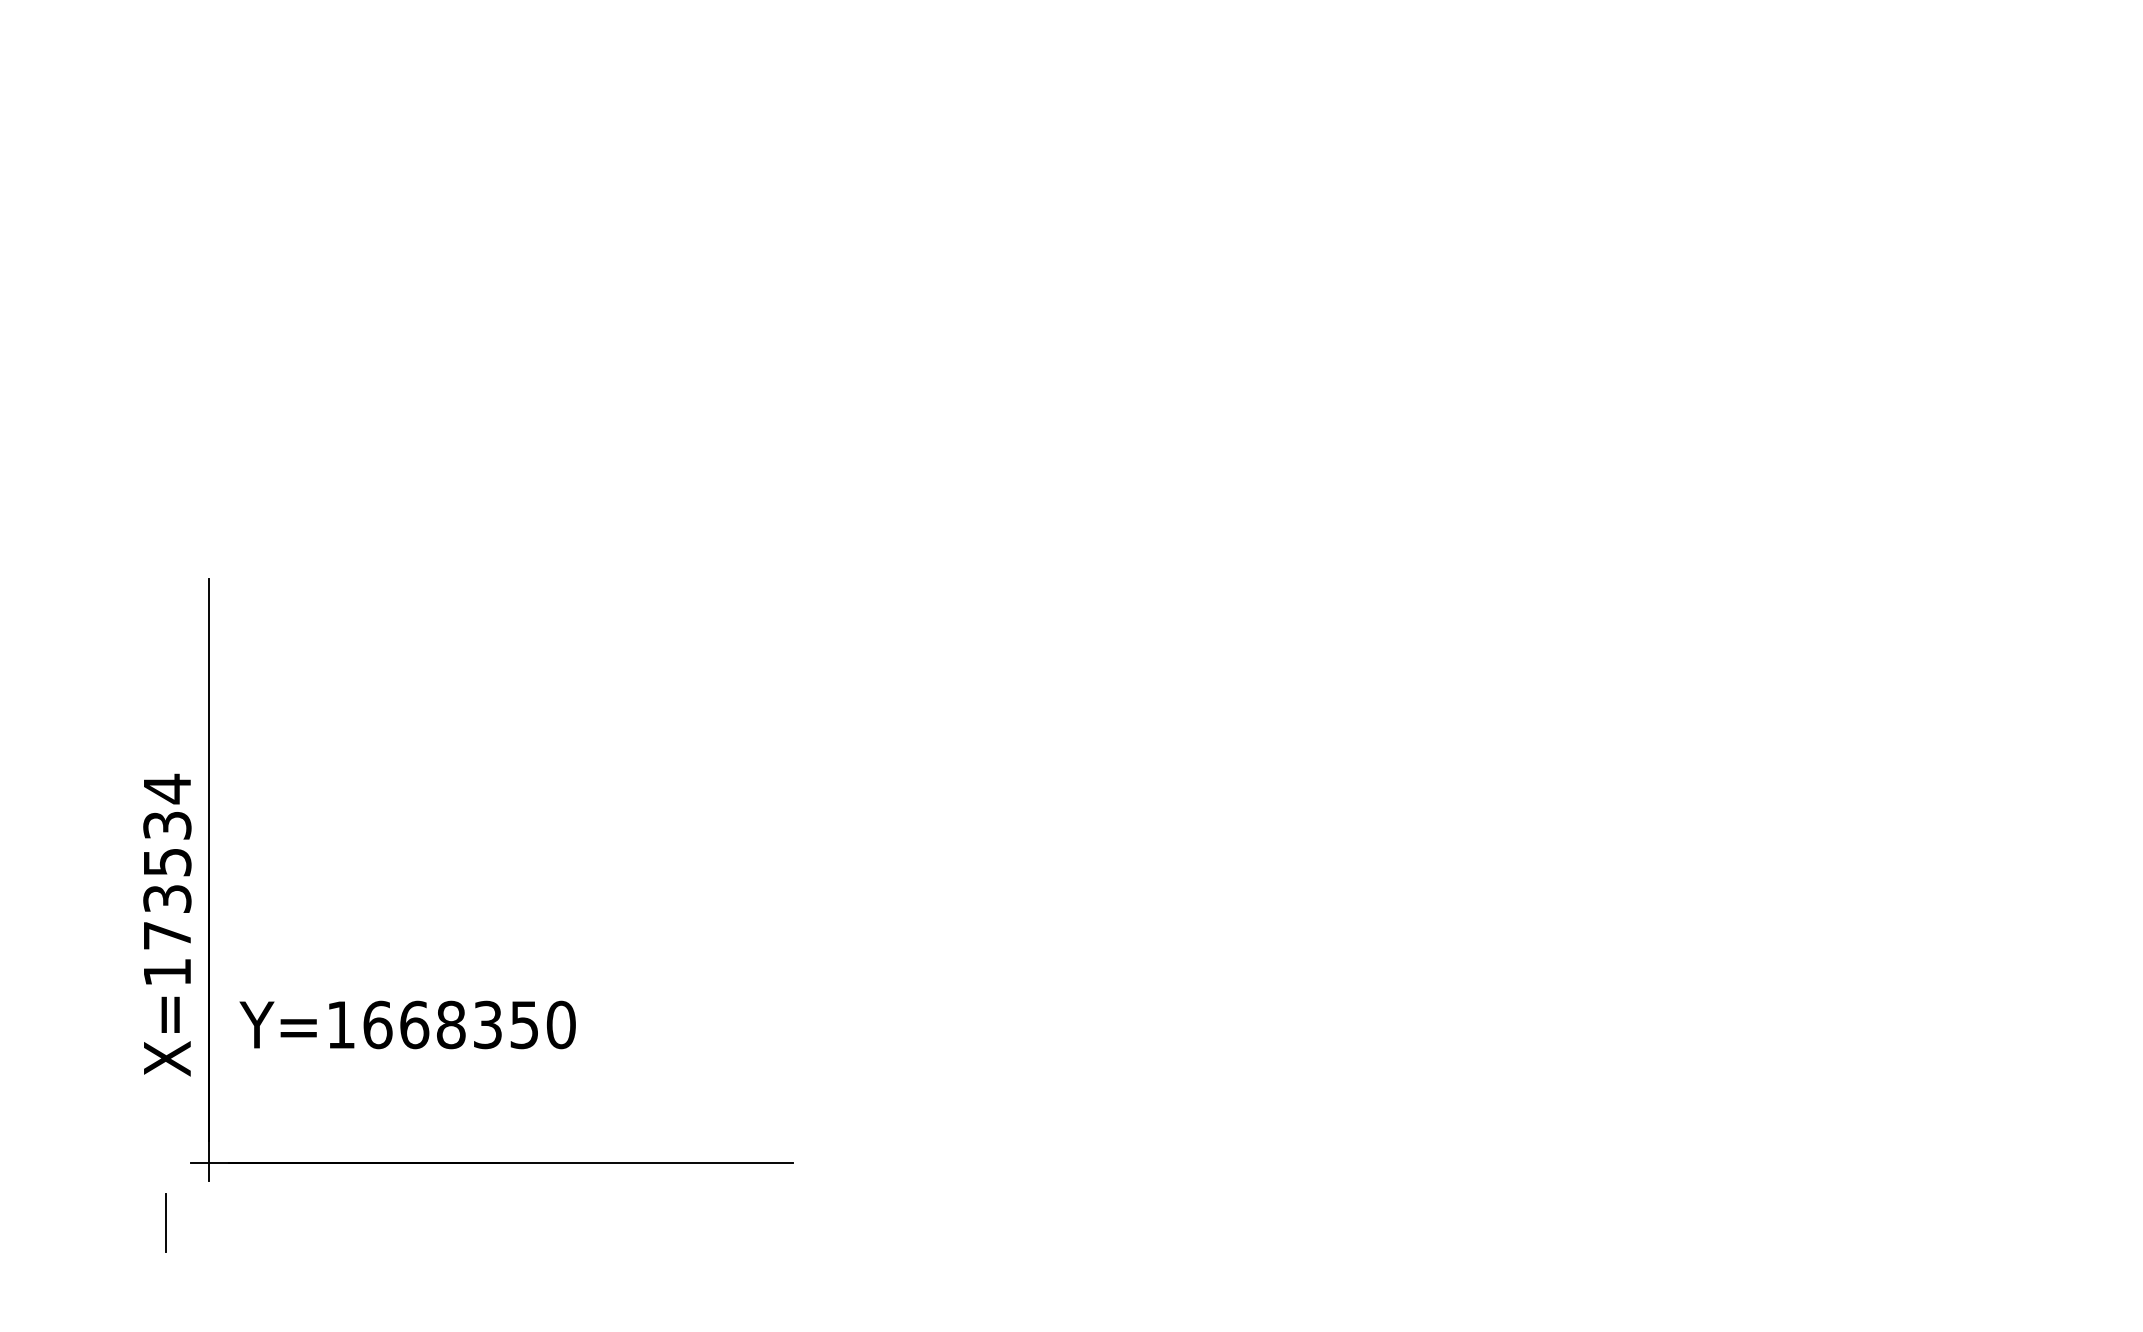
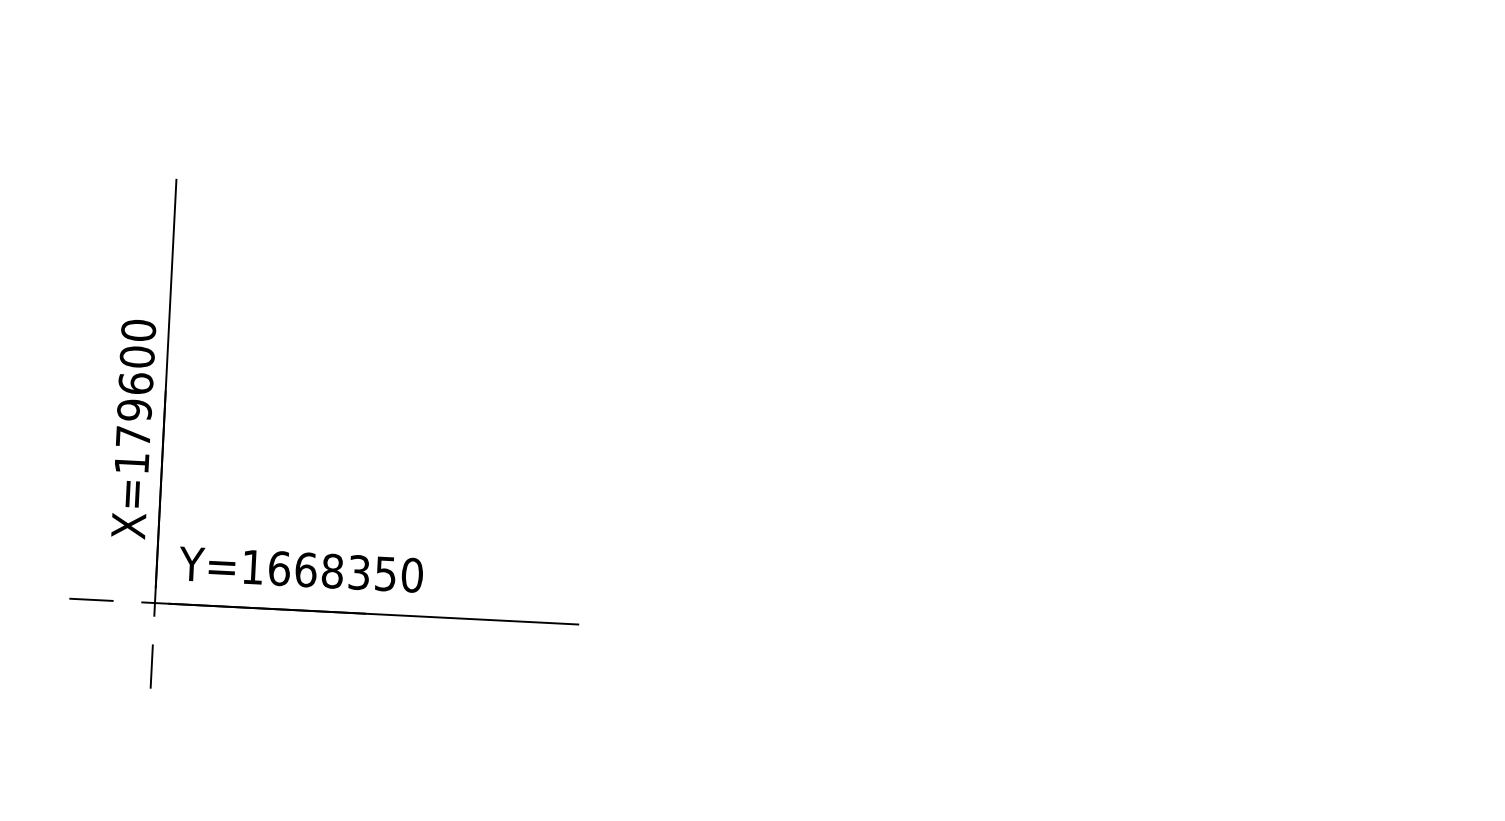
text: (167, 843) -> (136, 369), X=173534 -> X=179600
text: (407, 1024) -> (300, 569), moved
line: (121, 1163) -> (91, 600), added
line: (165, 1222) -> (151, 666), moved

